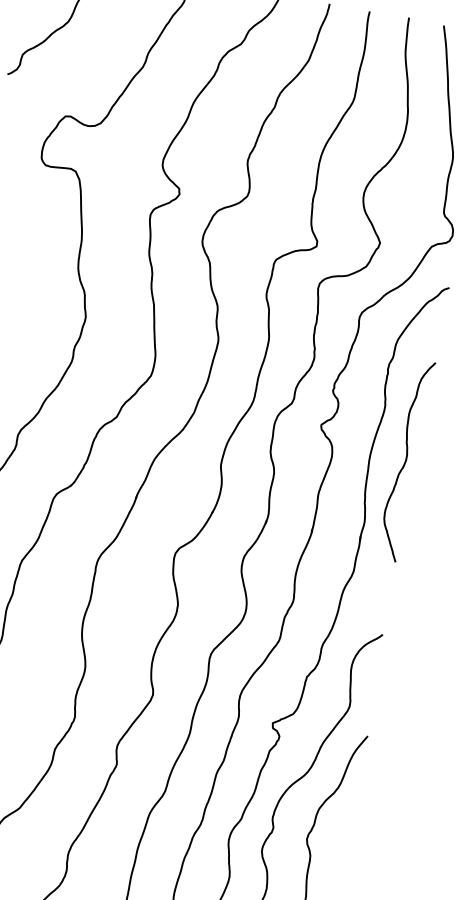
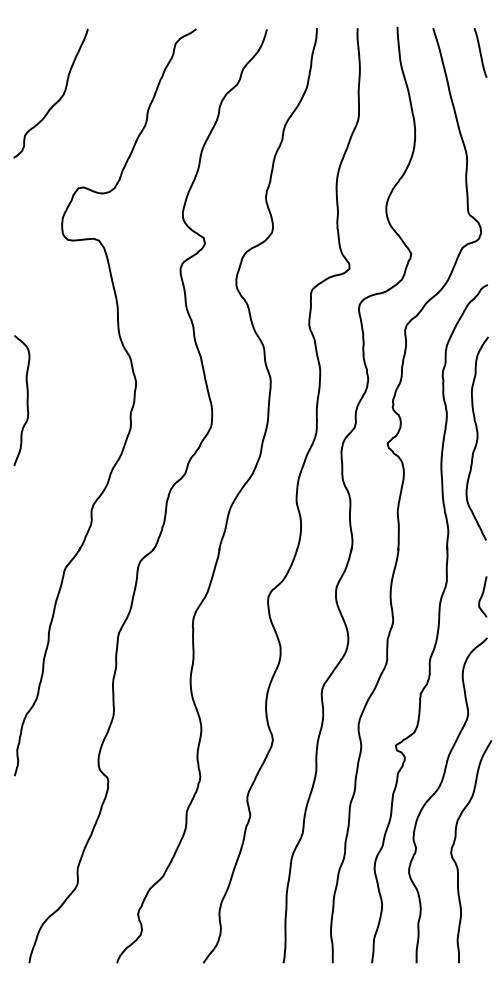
curve: (405, 460) -> (476, 438), moved
curve: (385, 593) -> (482, 596), added

